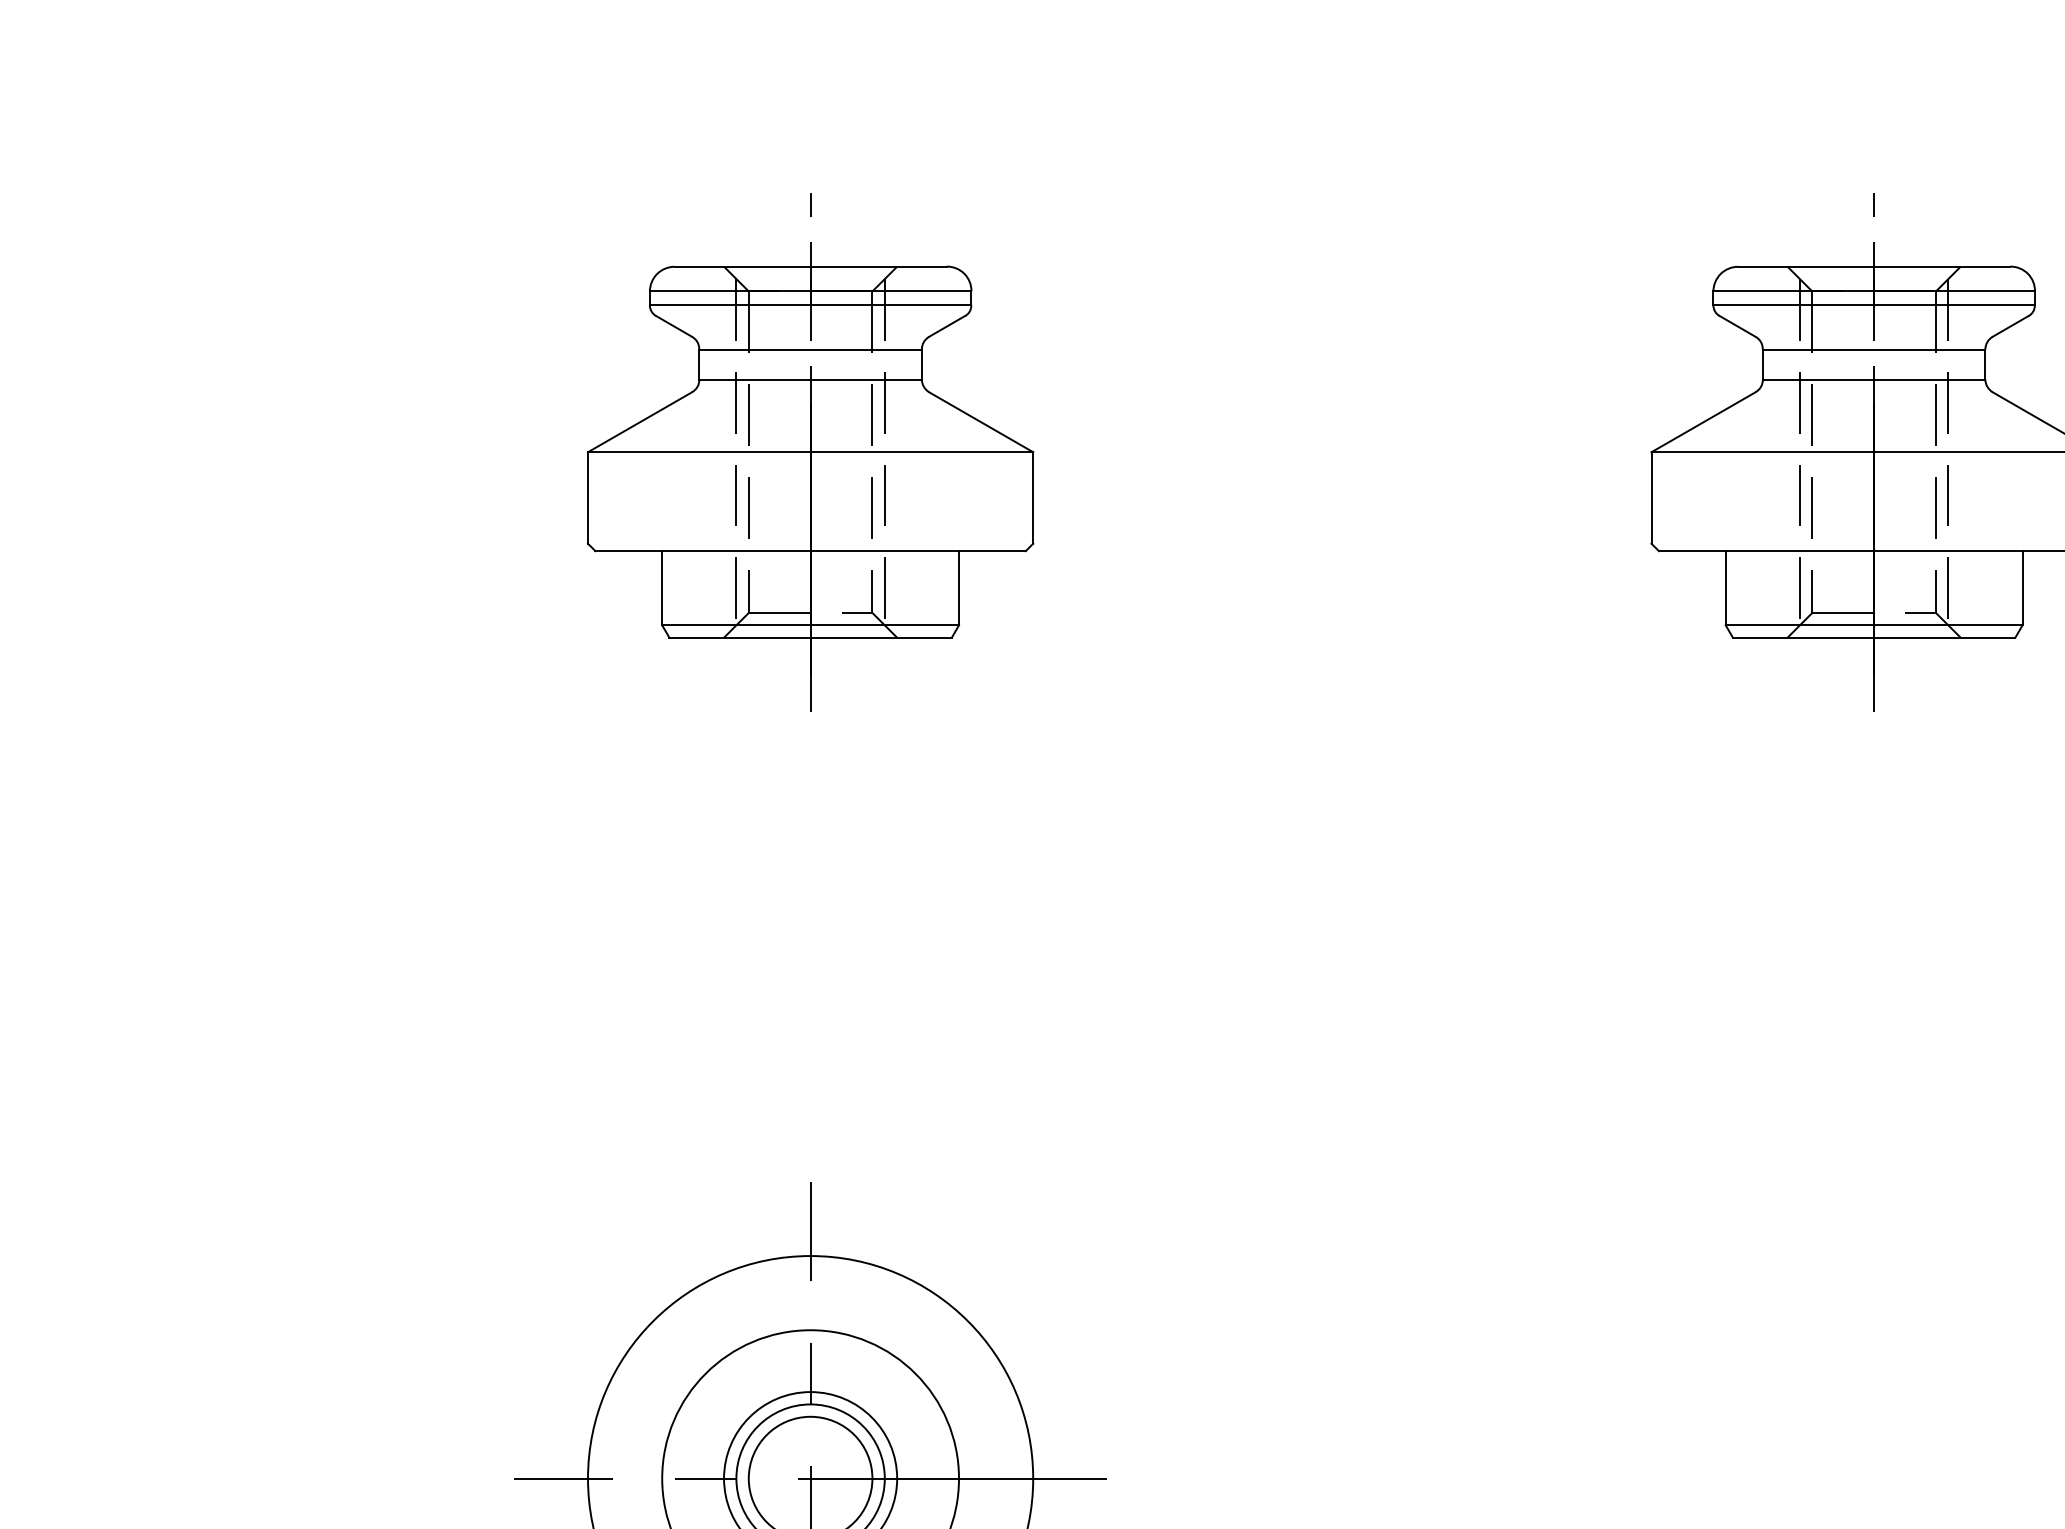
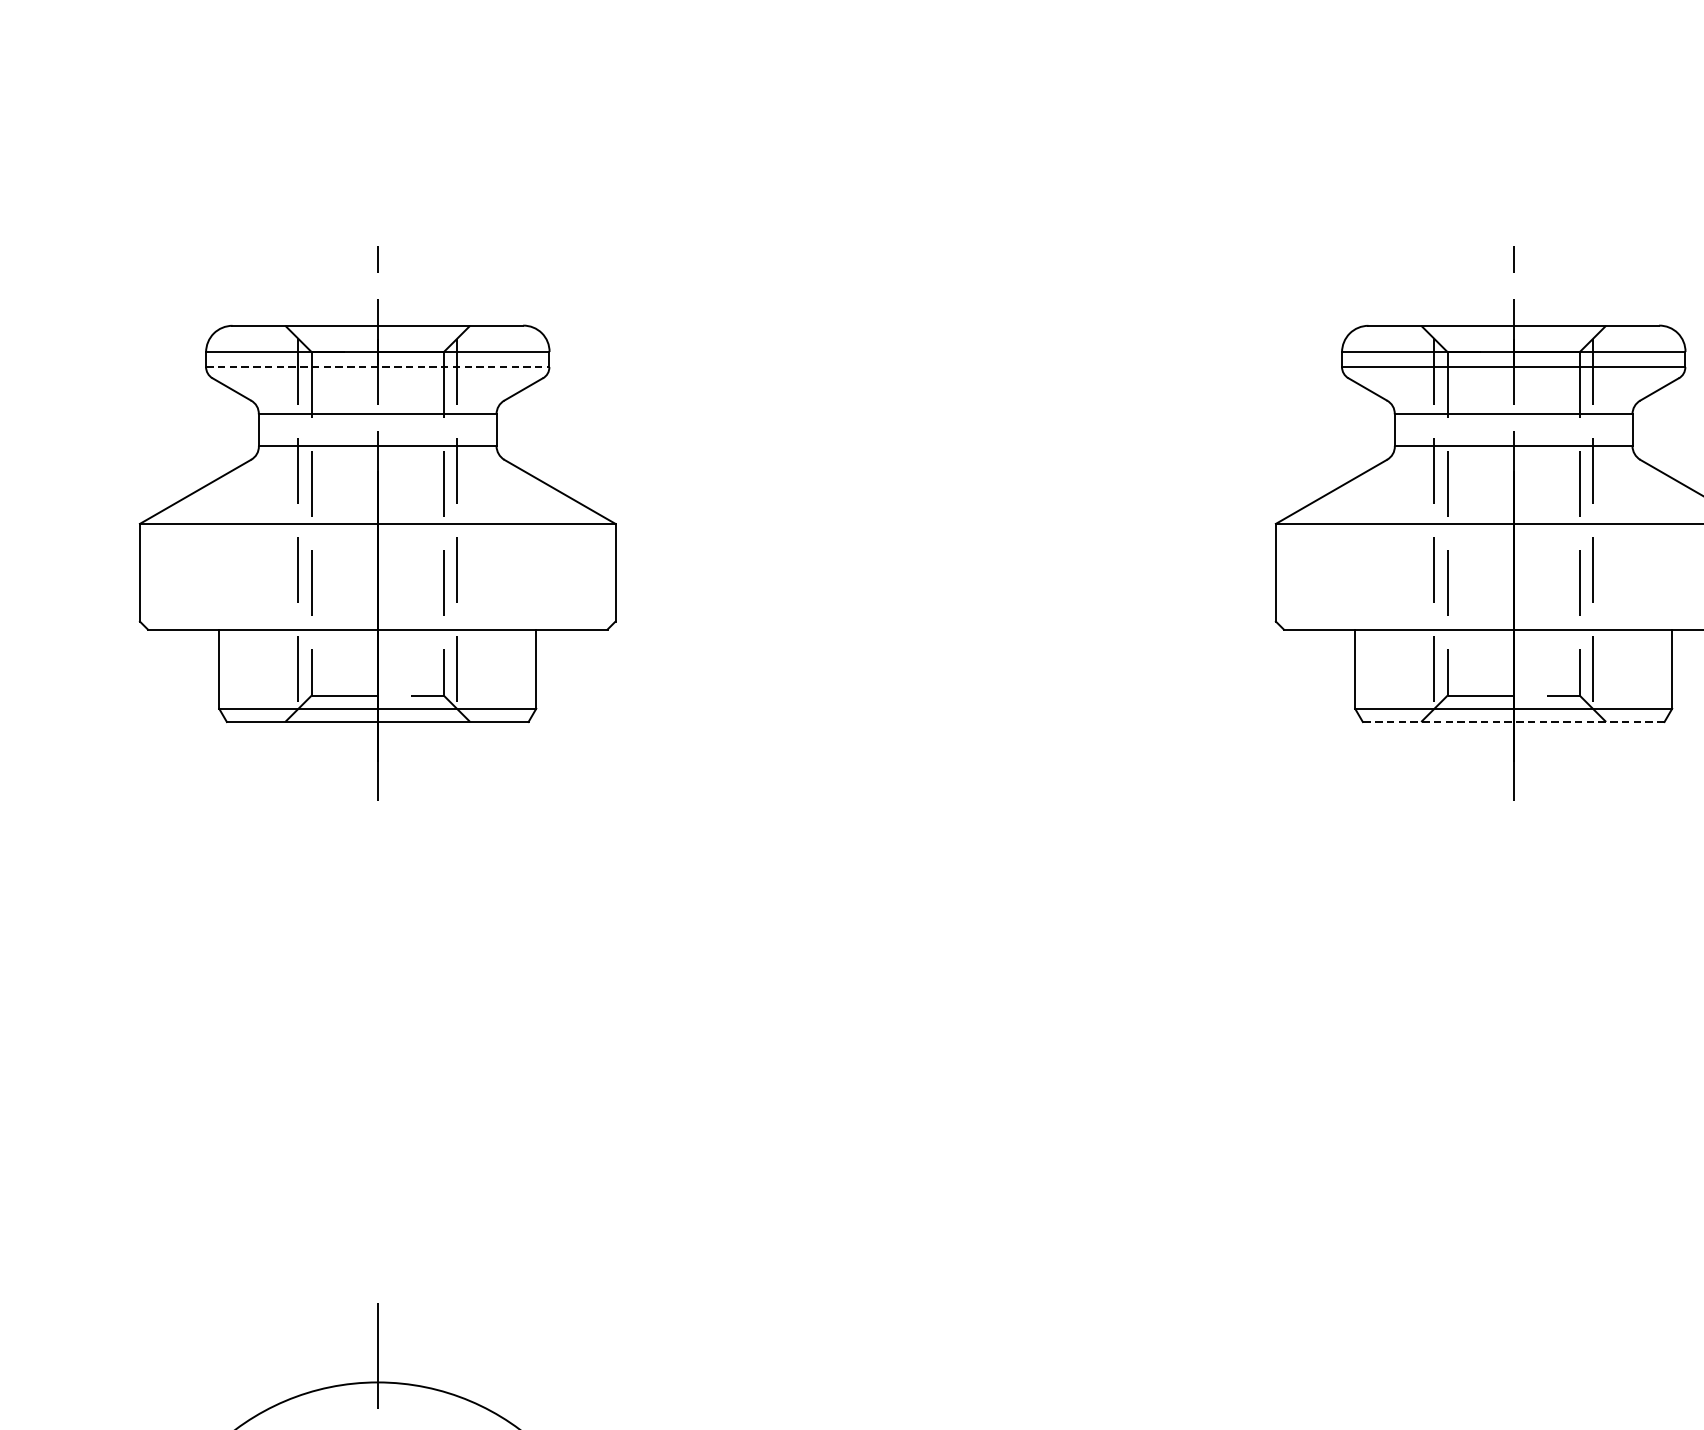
line: (810, 305) -> (377, 367), solid -> dashed
line: (1873, 637) -> (1513, 721), solid -> dashed

